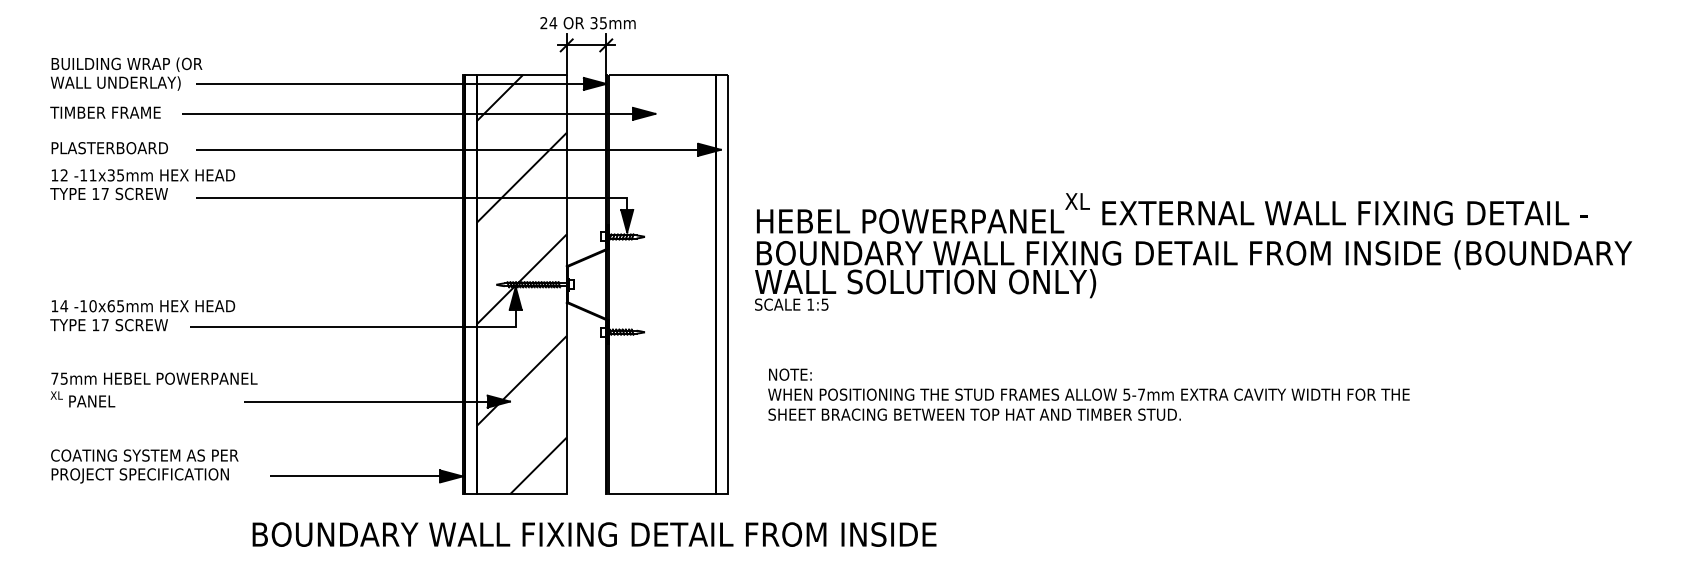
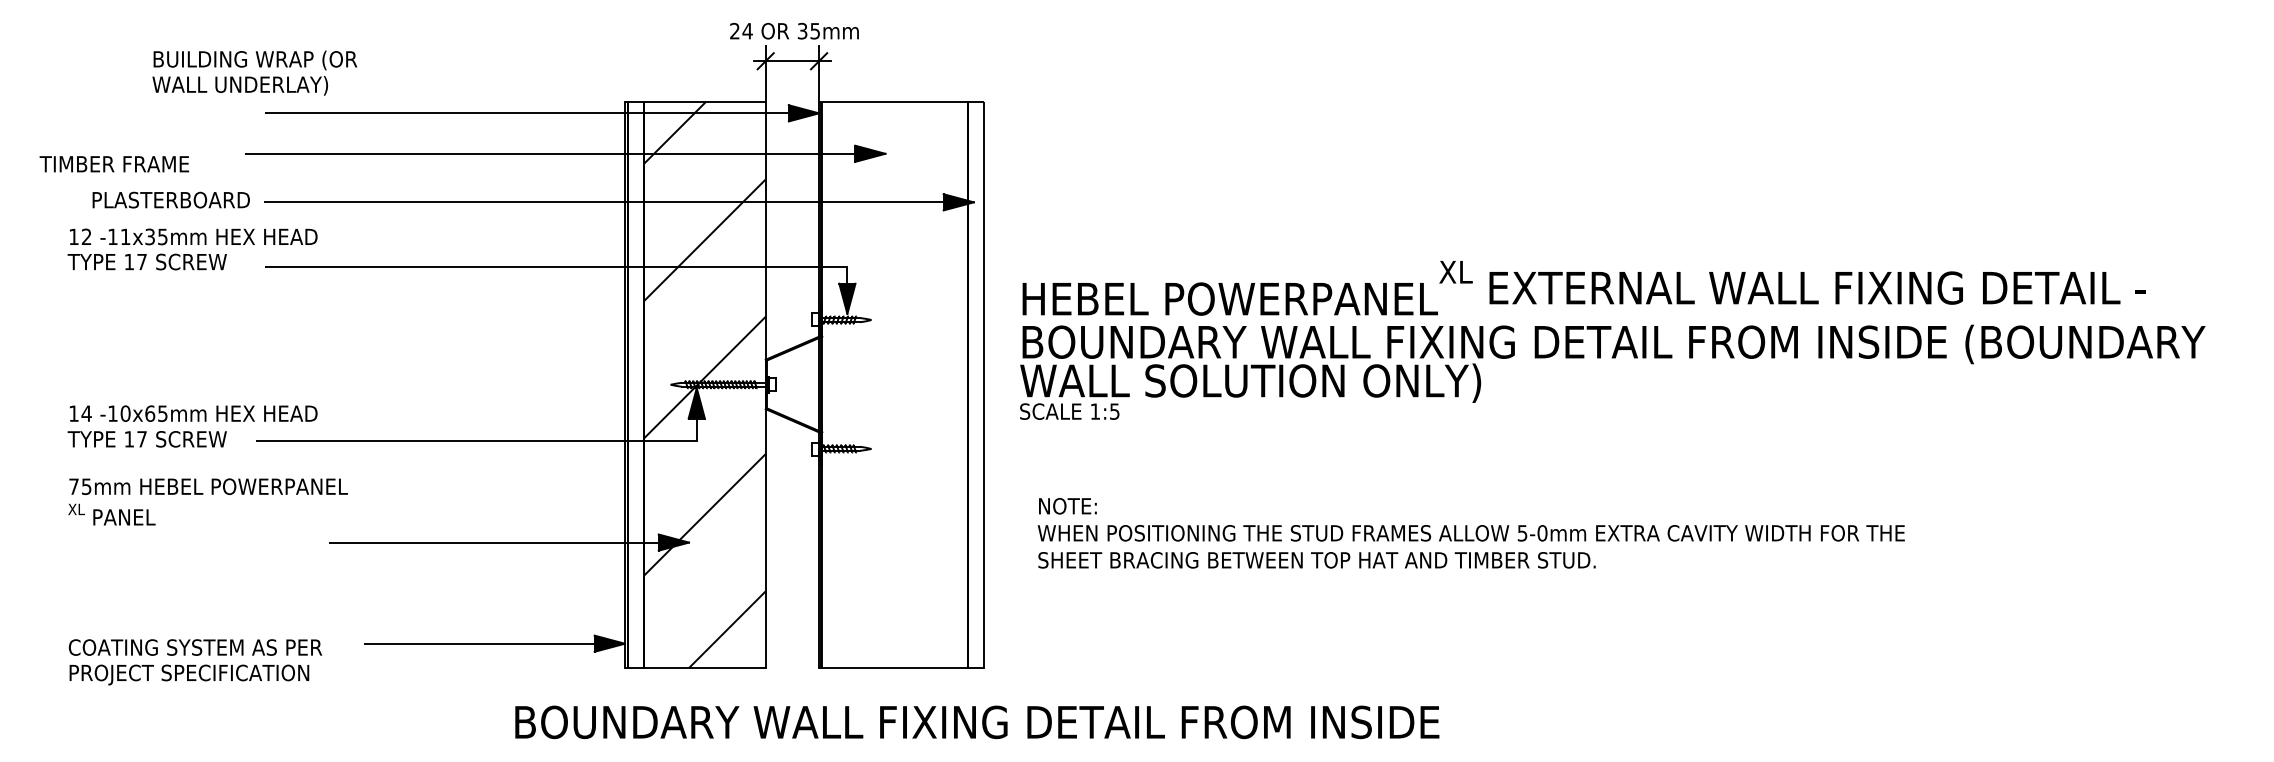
text: (126, 73) -> (254, 72), moved
text: (105, 112) -> (114, 164), moved
text: (109, 147) -> (170, 199), moved
text: (153, 389) -> (207, 501), moved
text: (1141, 394) -> (1542, 533), 5-7mm -> 5-0mm
text: (144, 466) -> (195, 662), moved
text: (594, 534) -> (977, 722), moved

